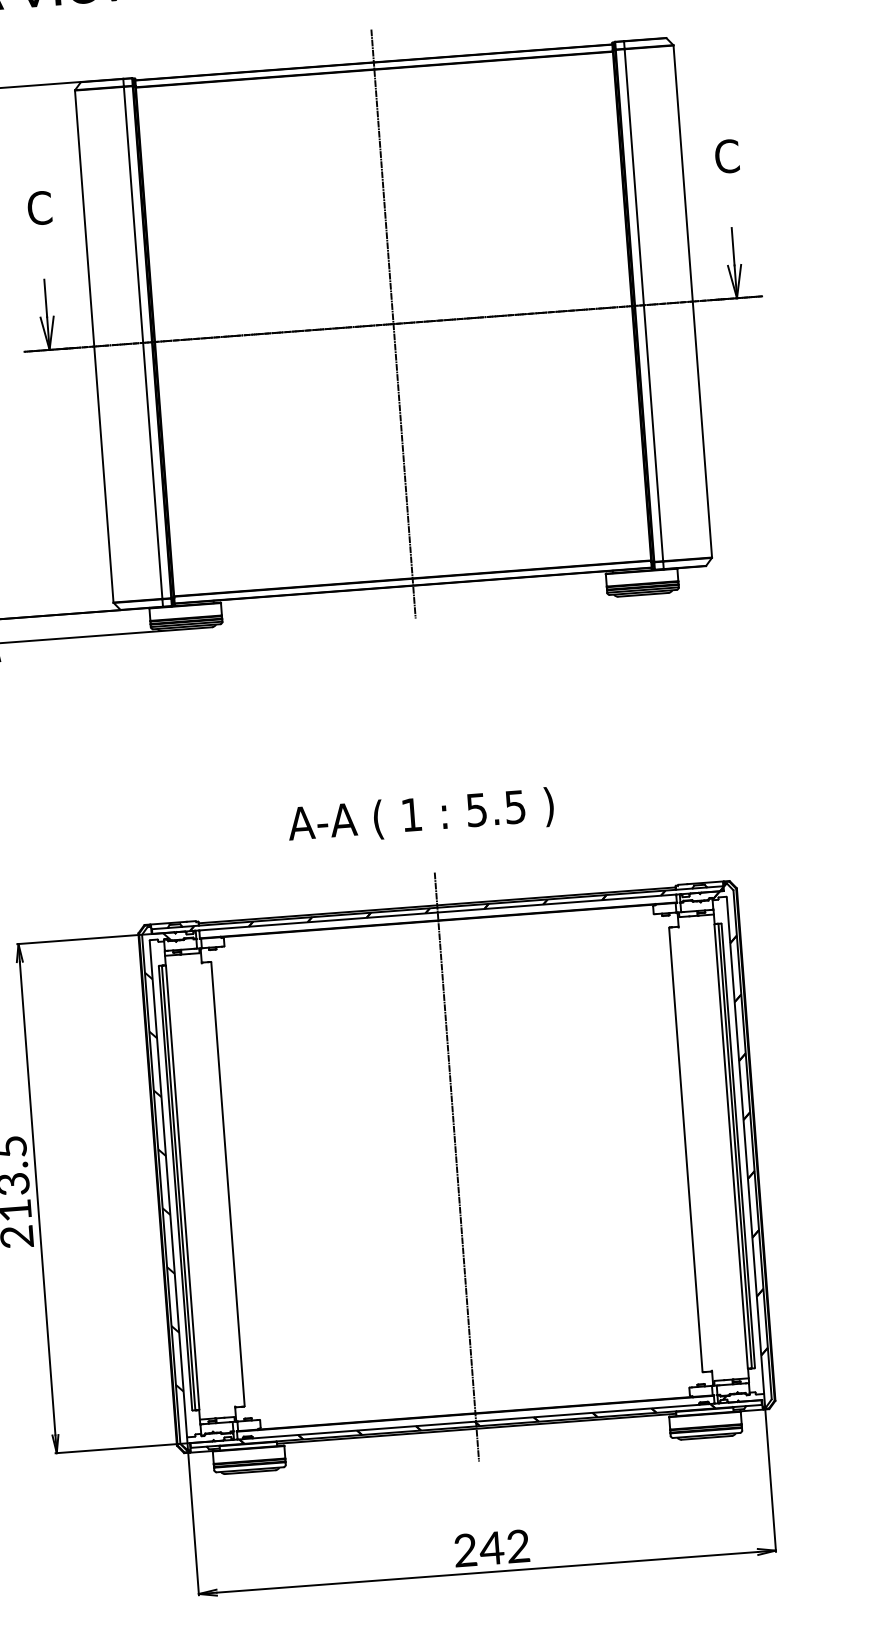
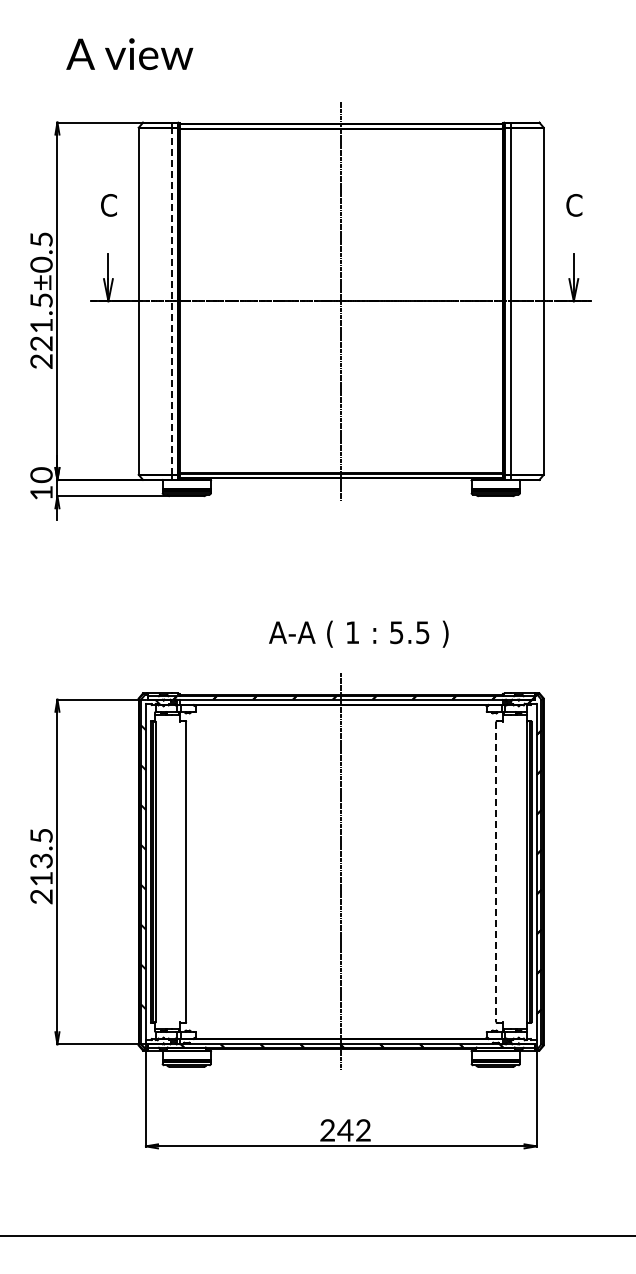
line: (142, 341) -> (171, 300), solid -> dashed
text: (420, 815) -> (358, 633), moved
line: (686, 1150) -> (496, 872), solid -> dashed

